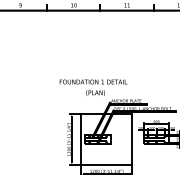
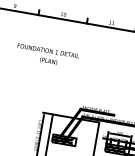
text: (93, 87) -> (47, 55), moved

